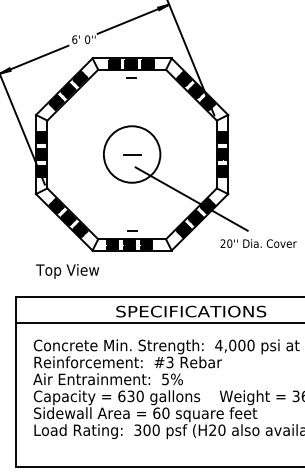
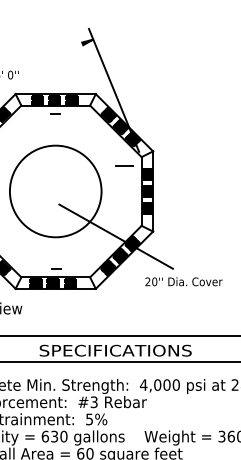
line: (133, 18) -> (57, 53), removed
circle: (131, 154) -> (55, 191), size x1.6
line: (132, 154) -> (125, 166), moved

